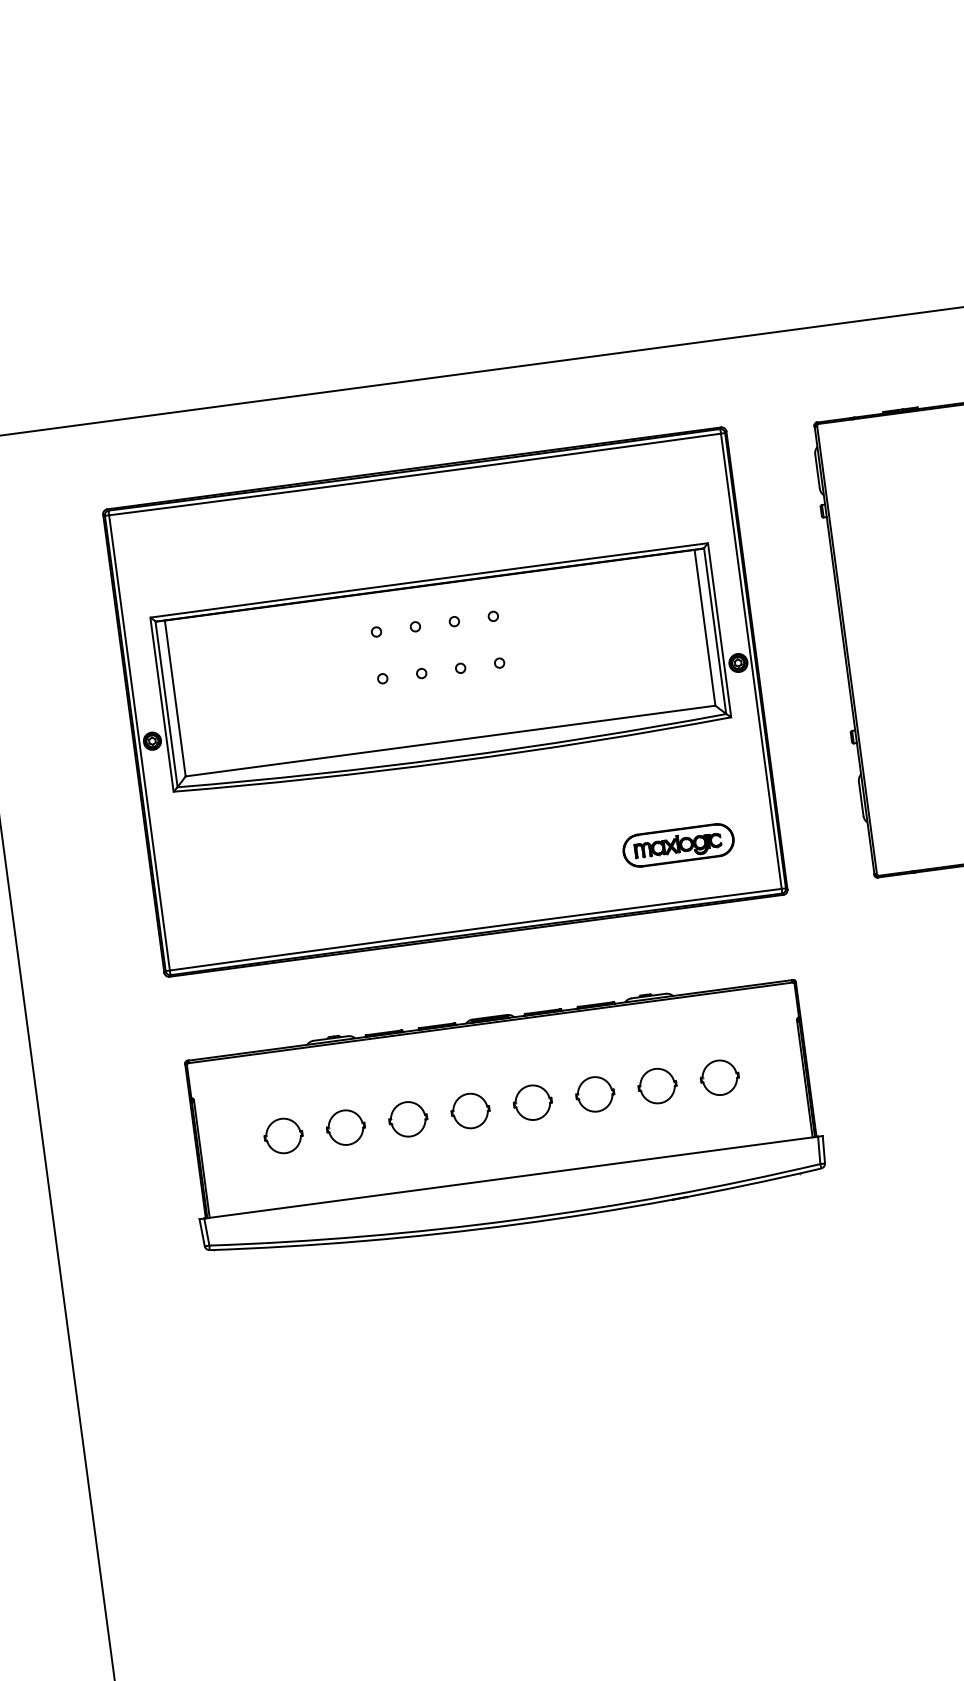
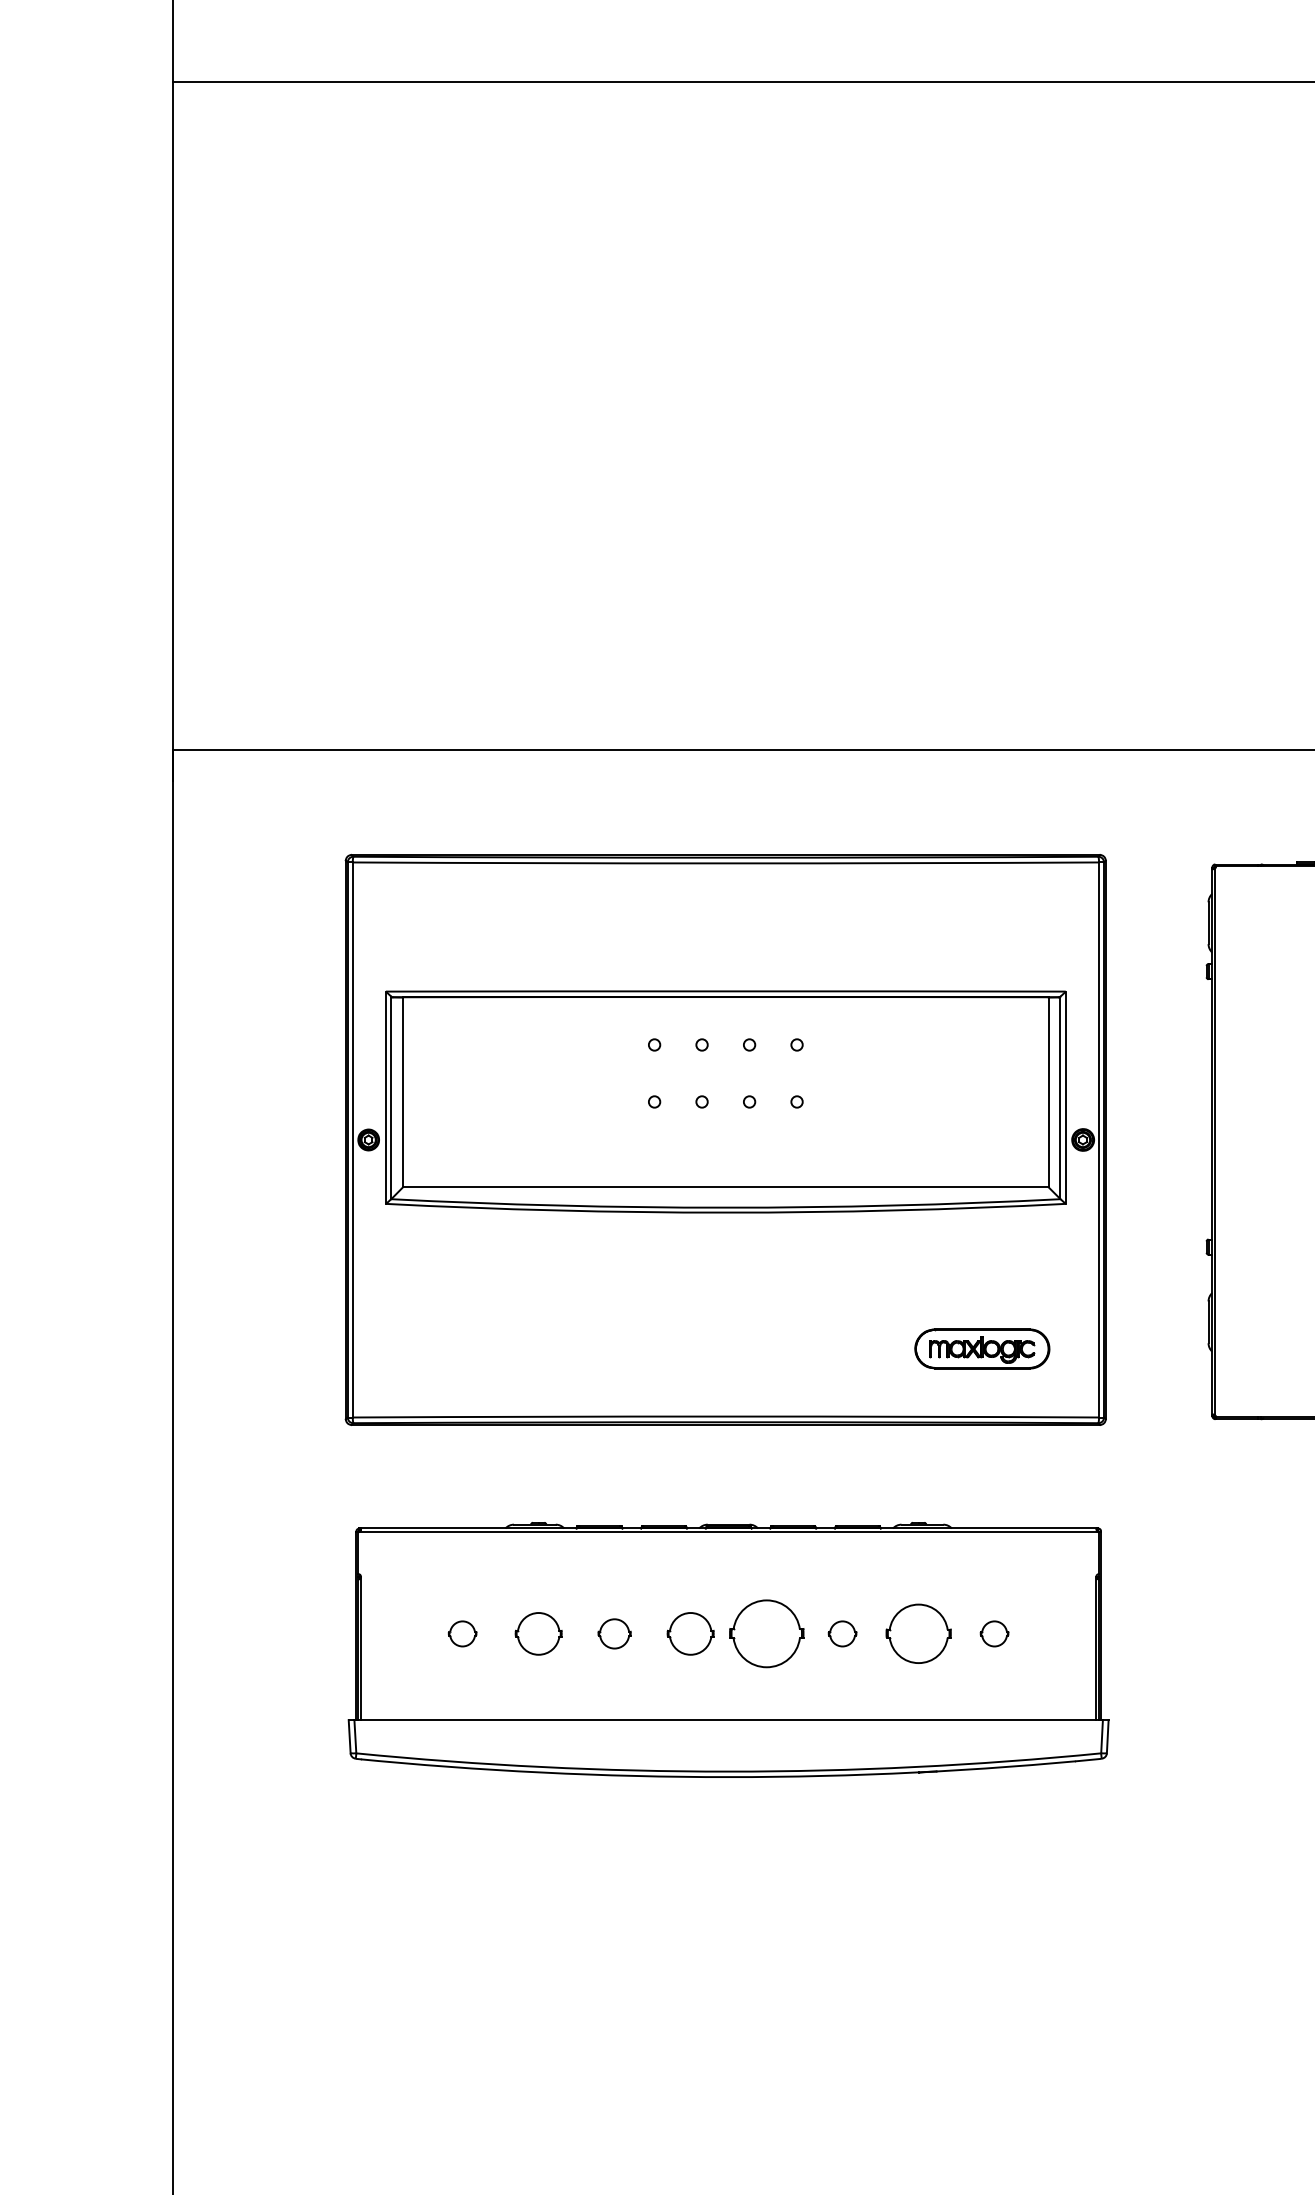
part: (719, 1077) -> (994, 1633), size x0.6
part: (657, 1085) -> (918, 1633), size x1.4
part: (595, 1094) -> (842, 1633), size x0.6
part: (532, 1102) -> (766, 1633), size x1.6
part: (408, 1119) -> (614, 1633), size x0.7
part: (283, 1135) -> (462, 1633), size x0.6

